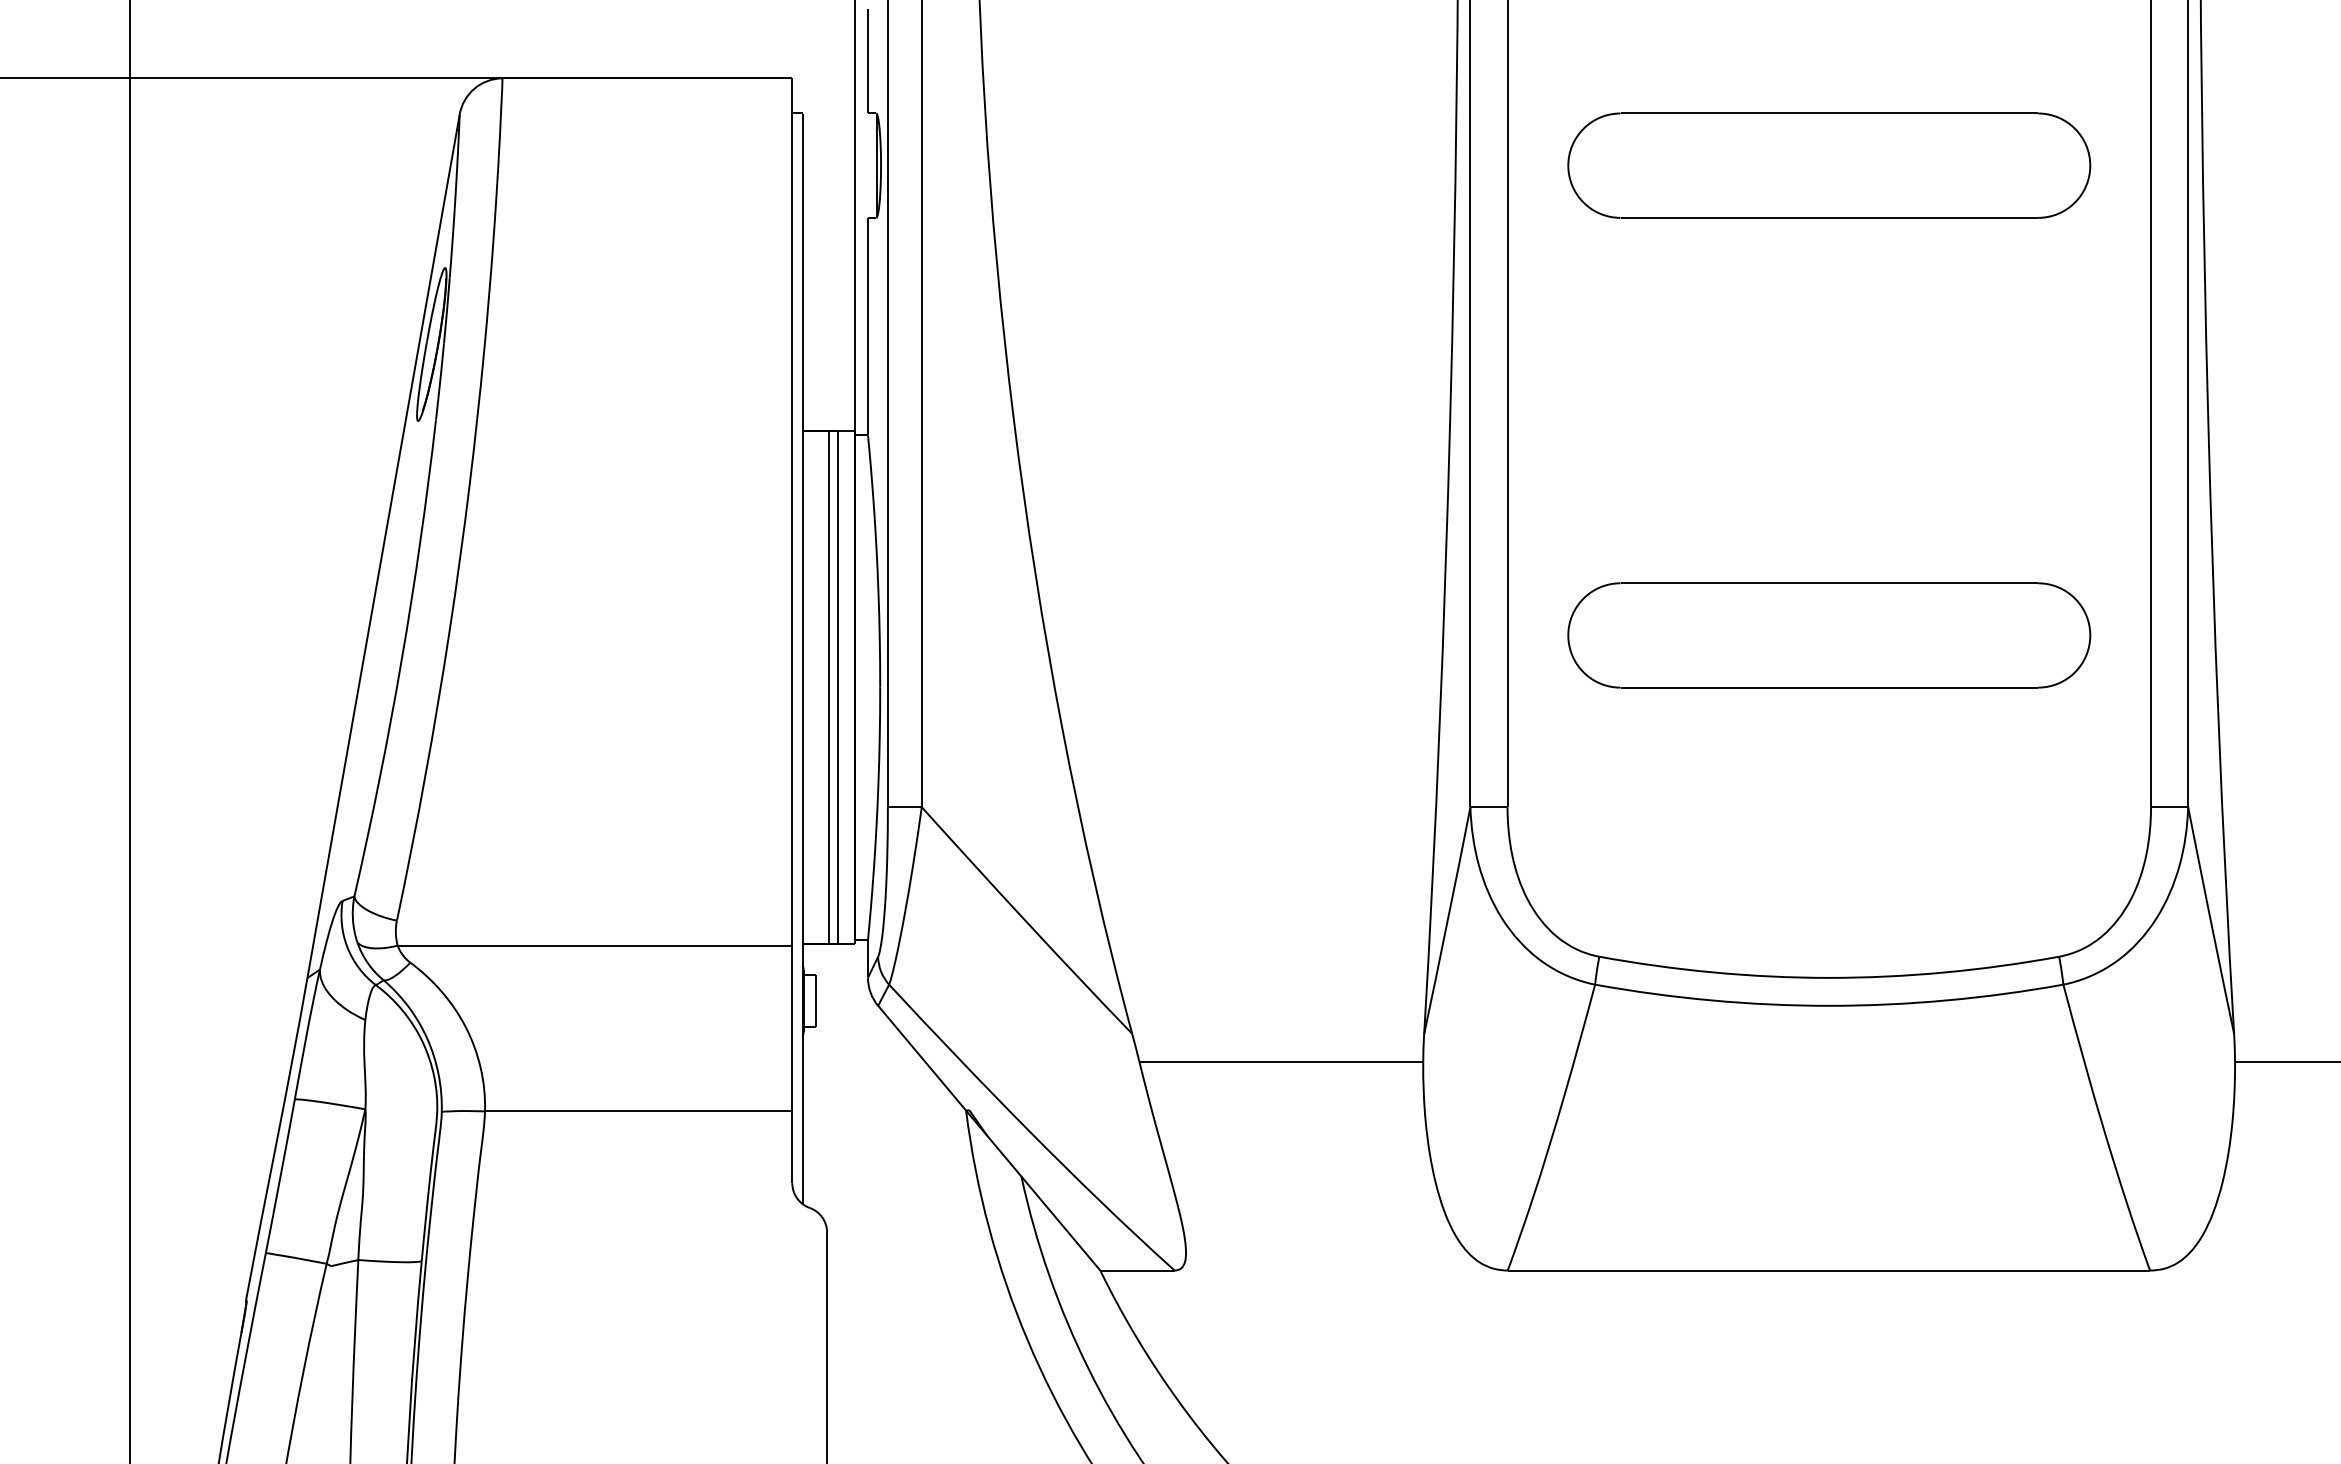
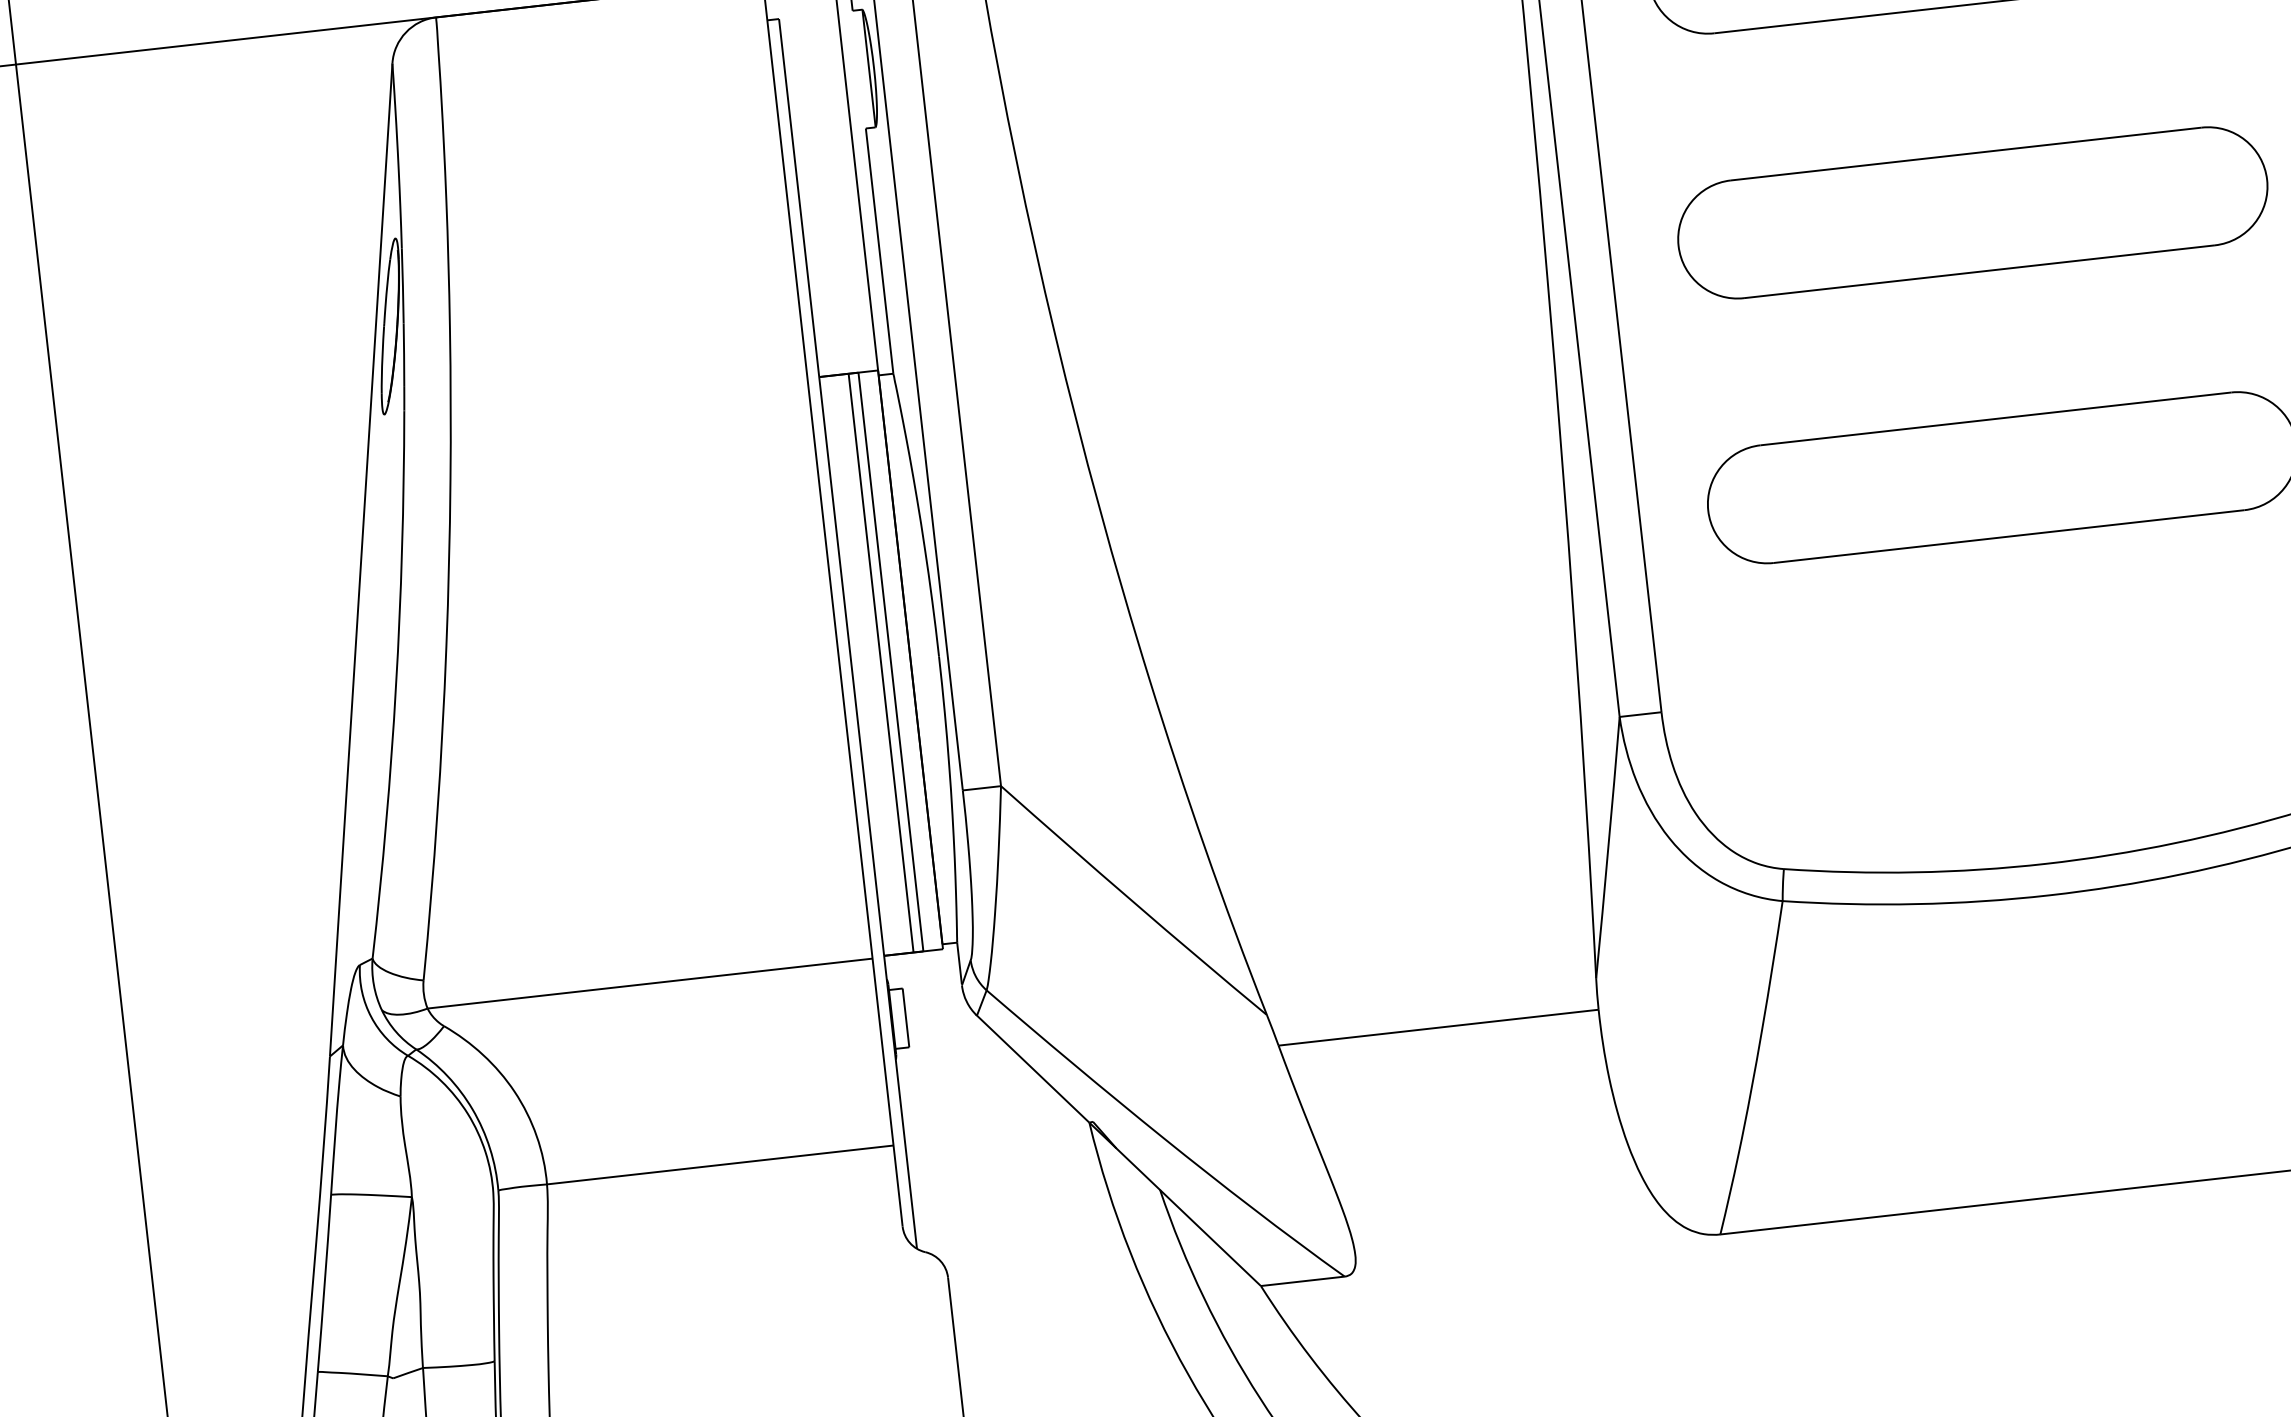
part: (1829, 400) -> (1973, 212), added

